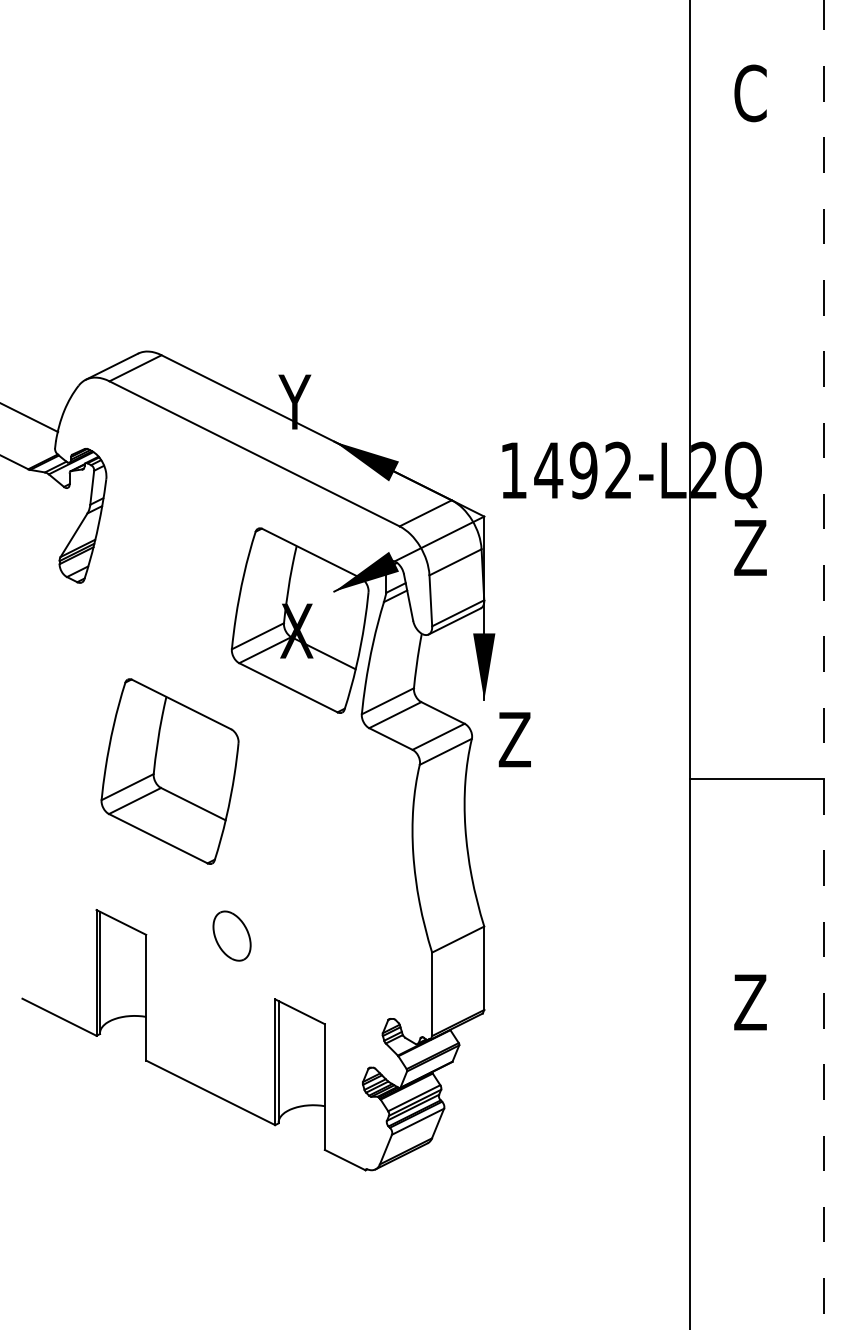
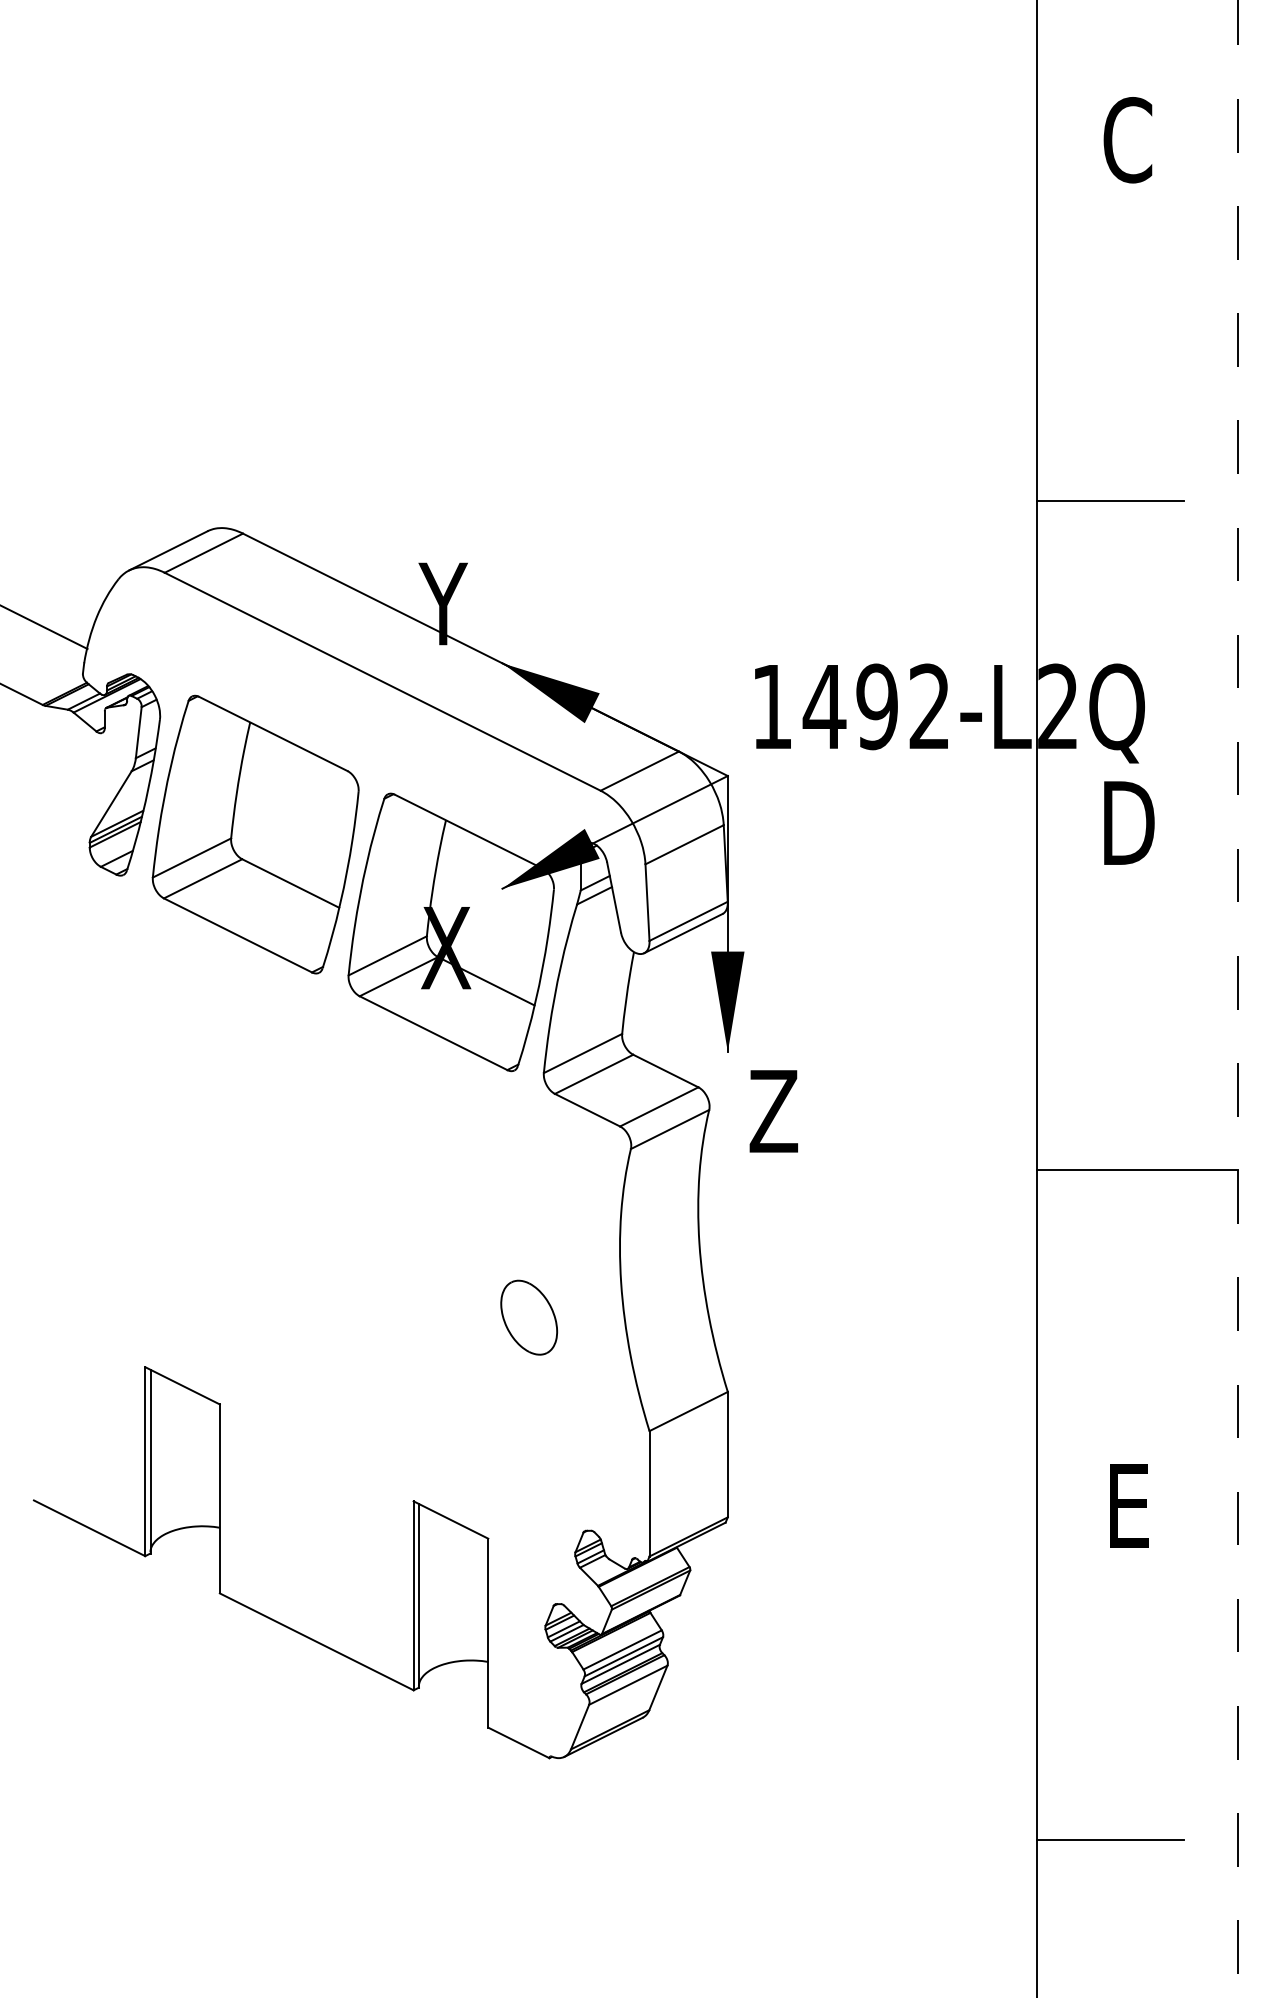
line: (738, 333) -> (1109, 500), added
text: (751, 547) -> (1129, 822), Z -> D
part: (169, 771) -> (254, 834), moved
part: (231, 935) -> (528, 1316), moved
text: (750, 1002) -> (1127, 1506), Z -> E
line: (738, 1224) -> (1109, 1839), added

